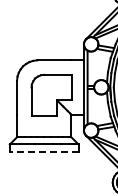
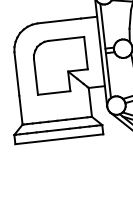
line: (43, 151) -> (58, 139), dashed -> solid

